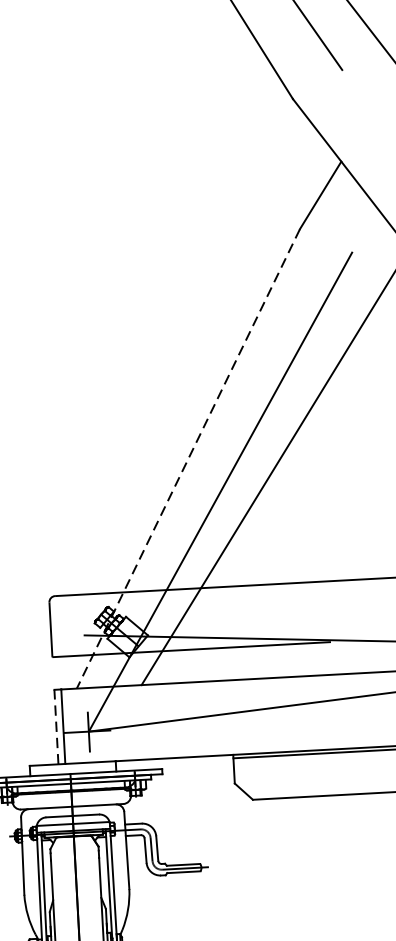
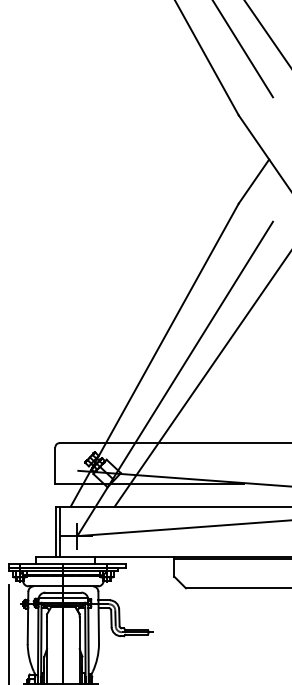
line: (188, 459) -> (154, 355), dashed -> solid
line: (56, 726) -> (55, 531), dashed -> solid

